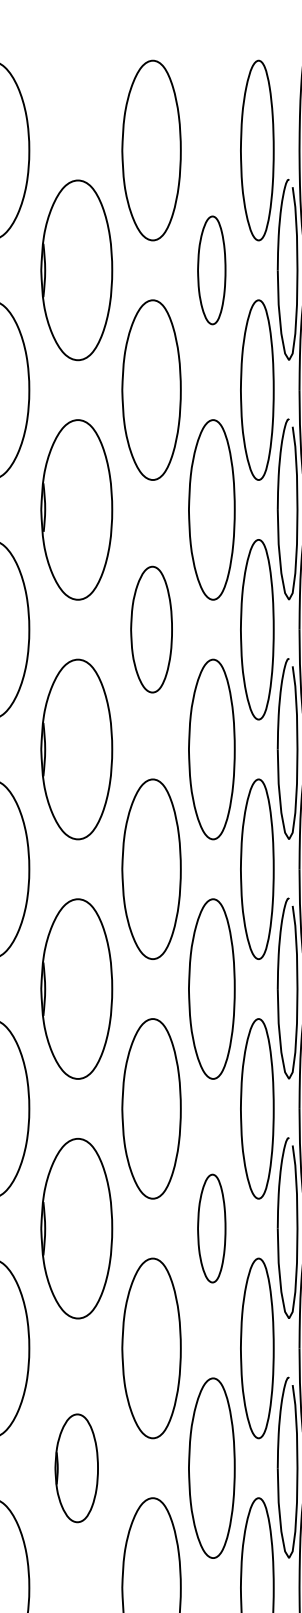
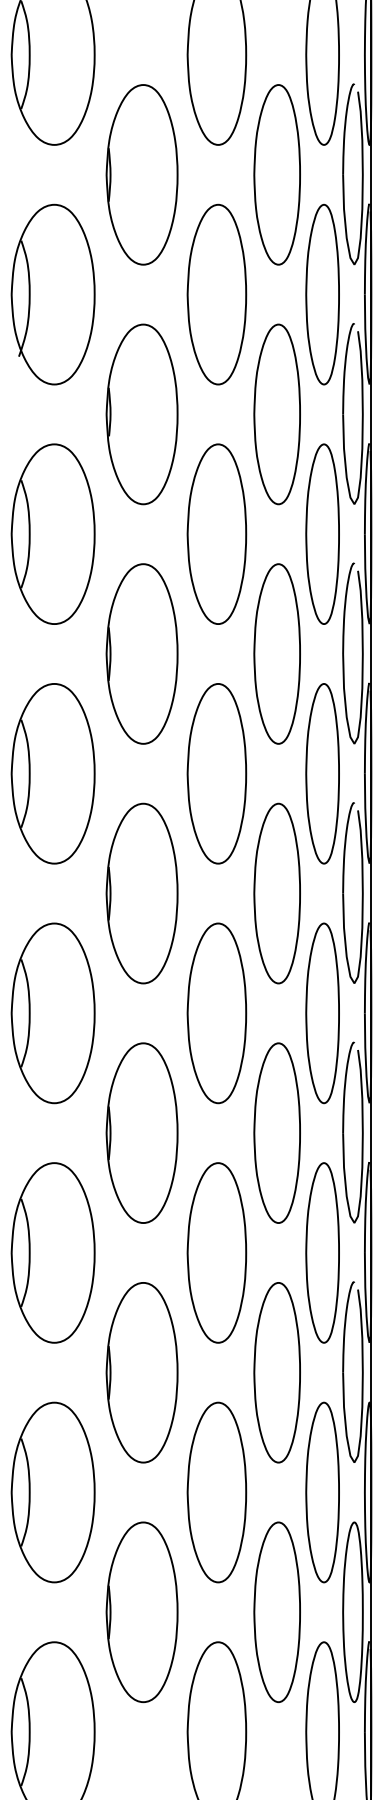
part: (211, 270) -> (276, 174), size x1.67
part: (151, 629) -> (216, 533), size x1.43
part: (211, 1228) -> (276, 1132), size x1.67
part: (76, 1468) -> (141, 1372), size x1.67

